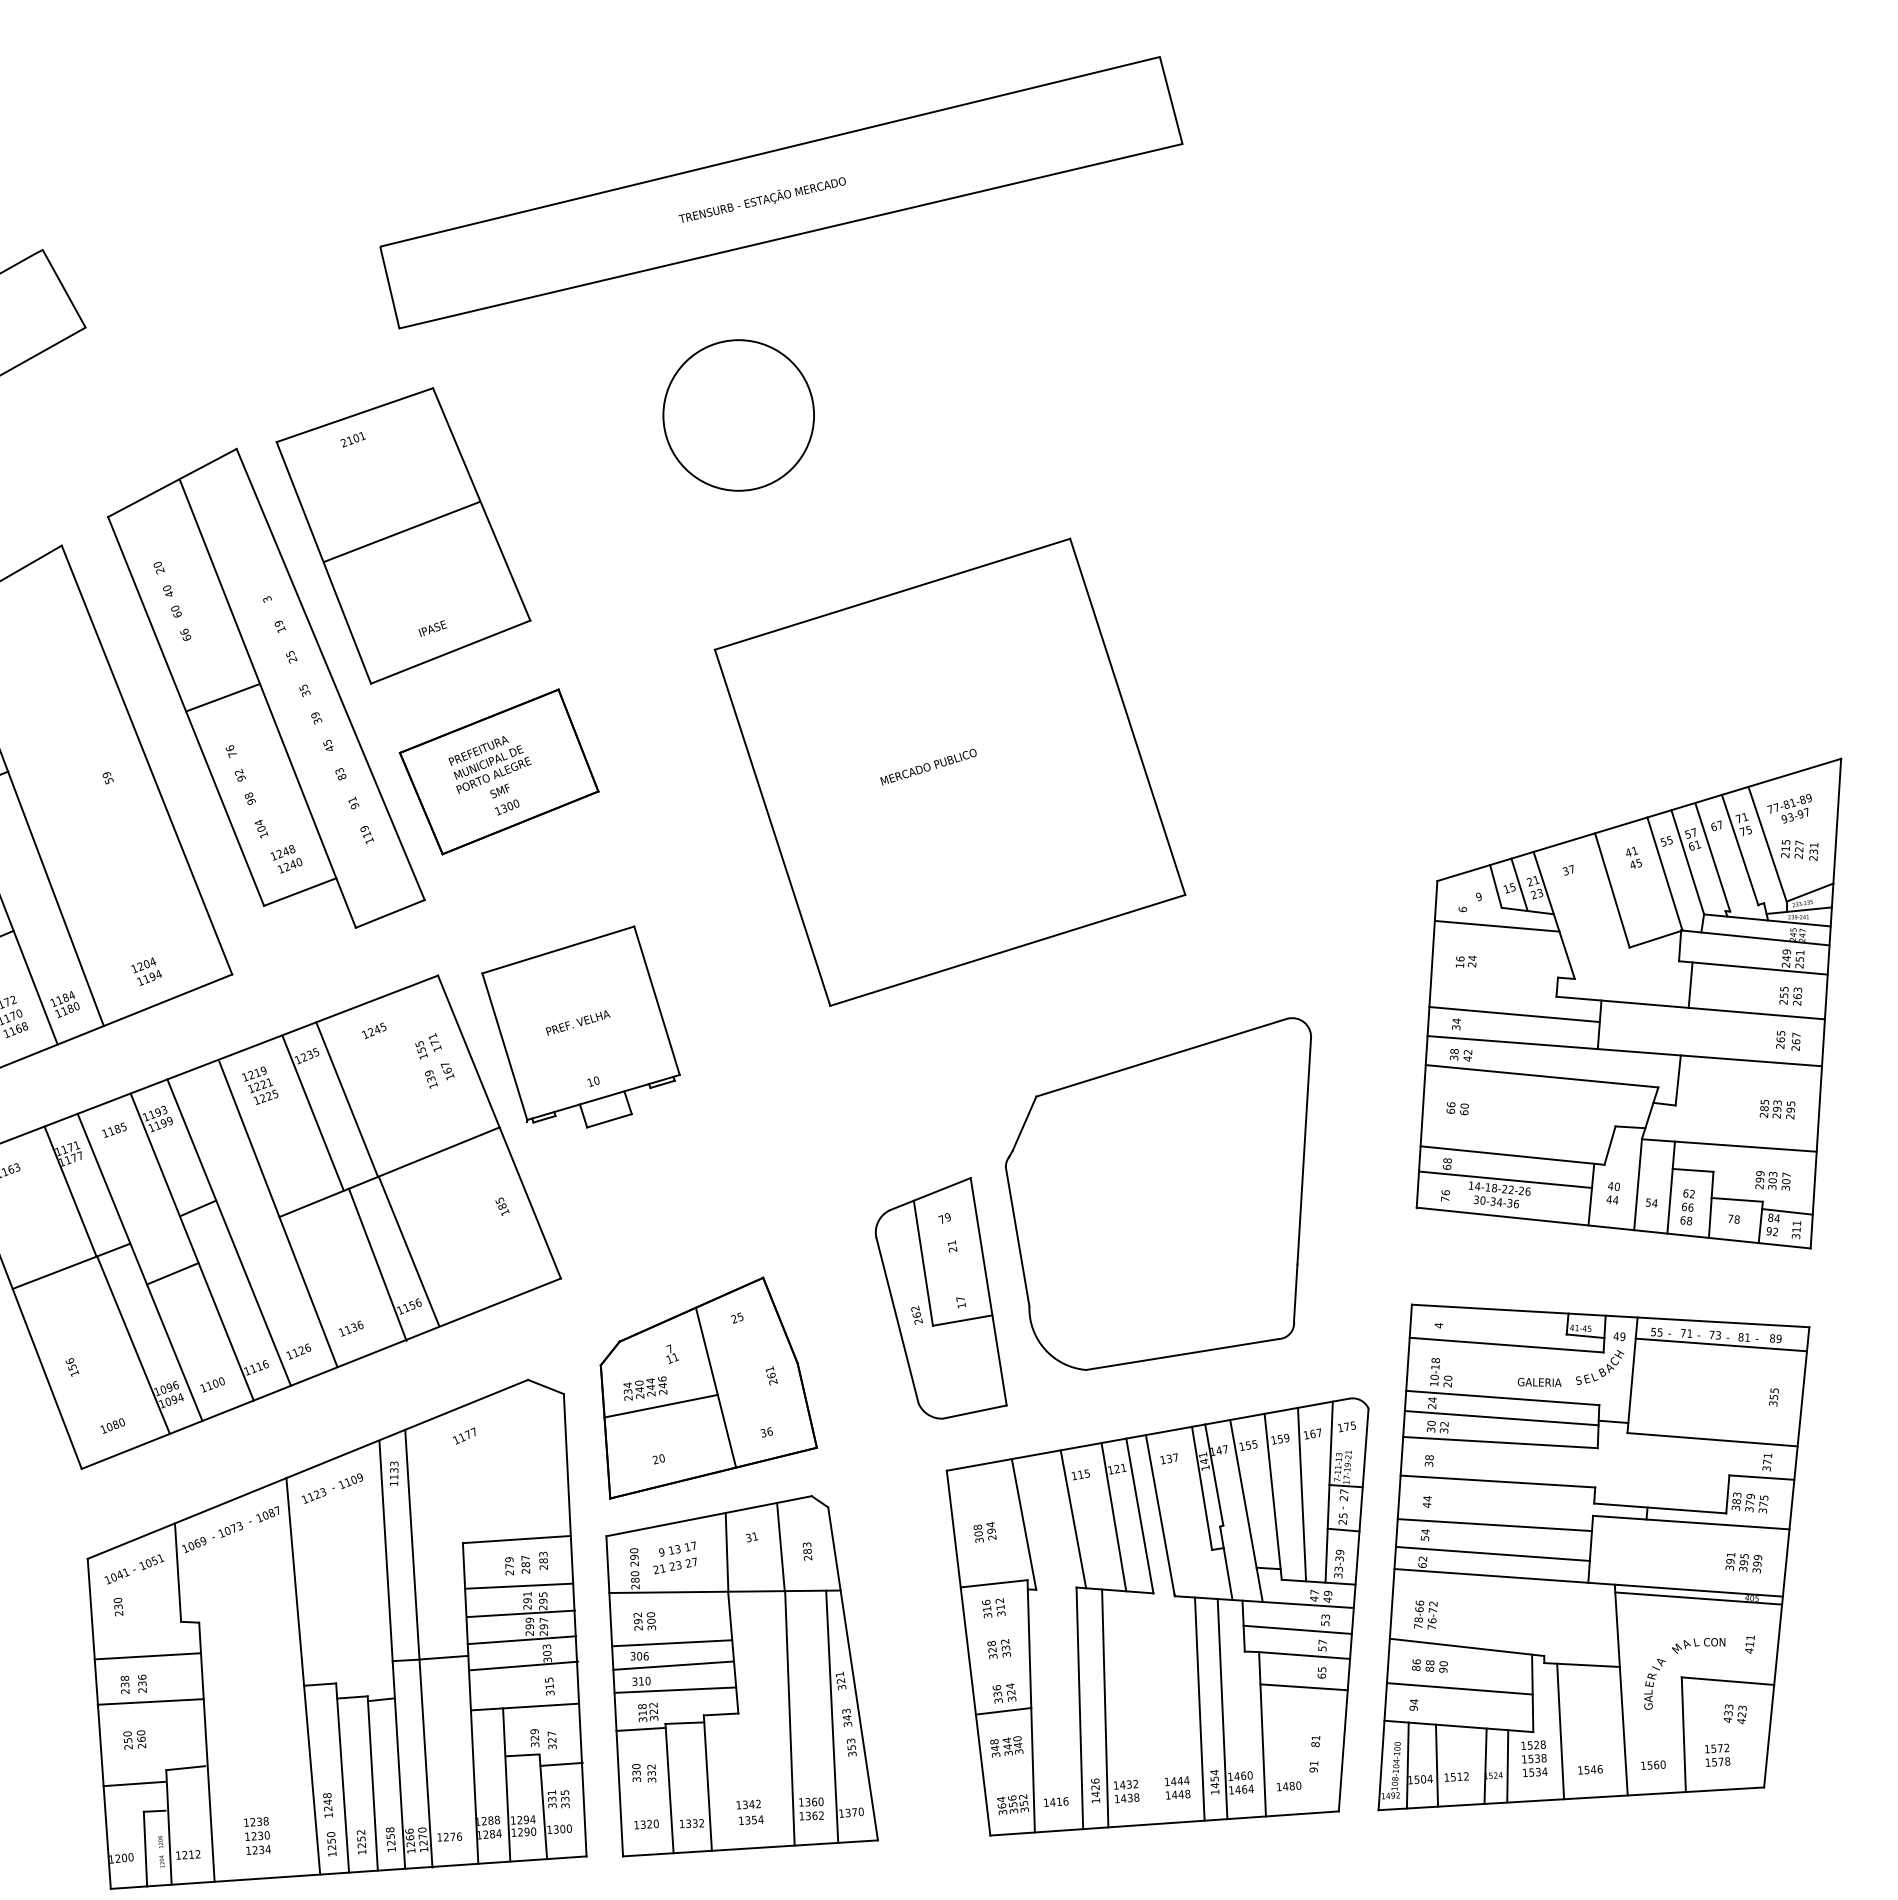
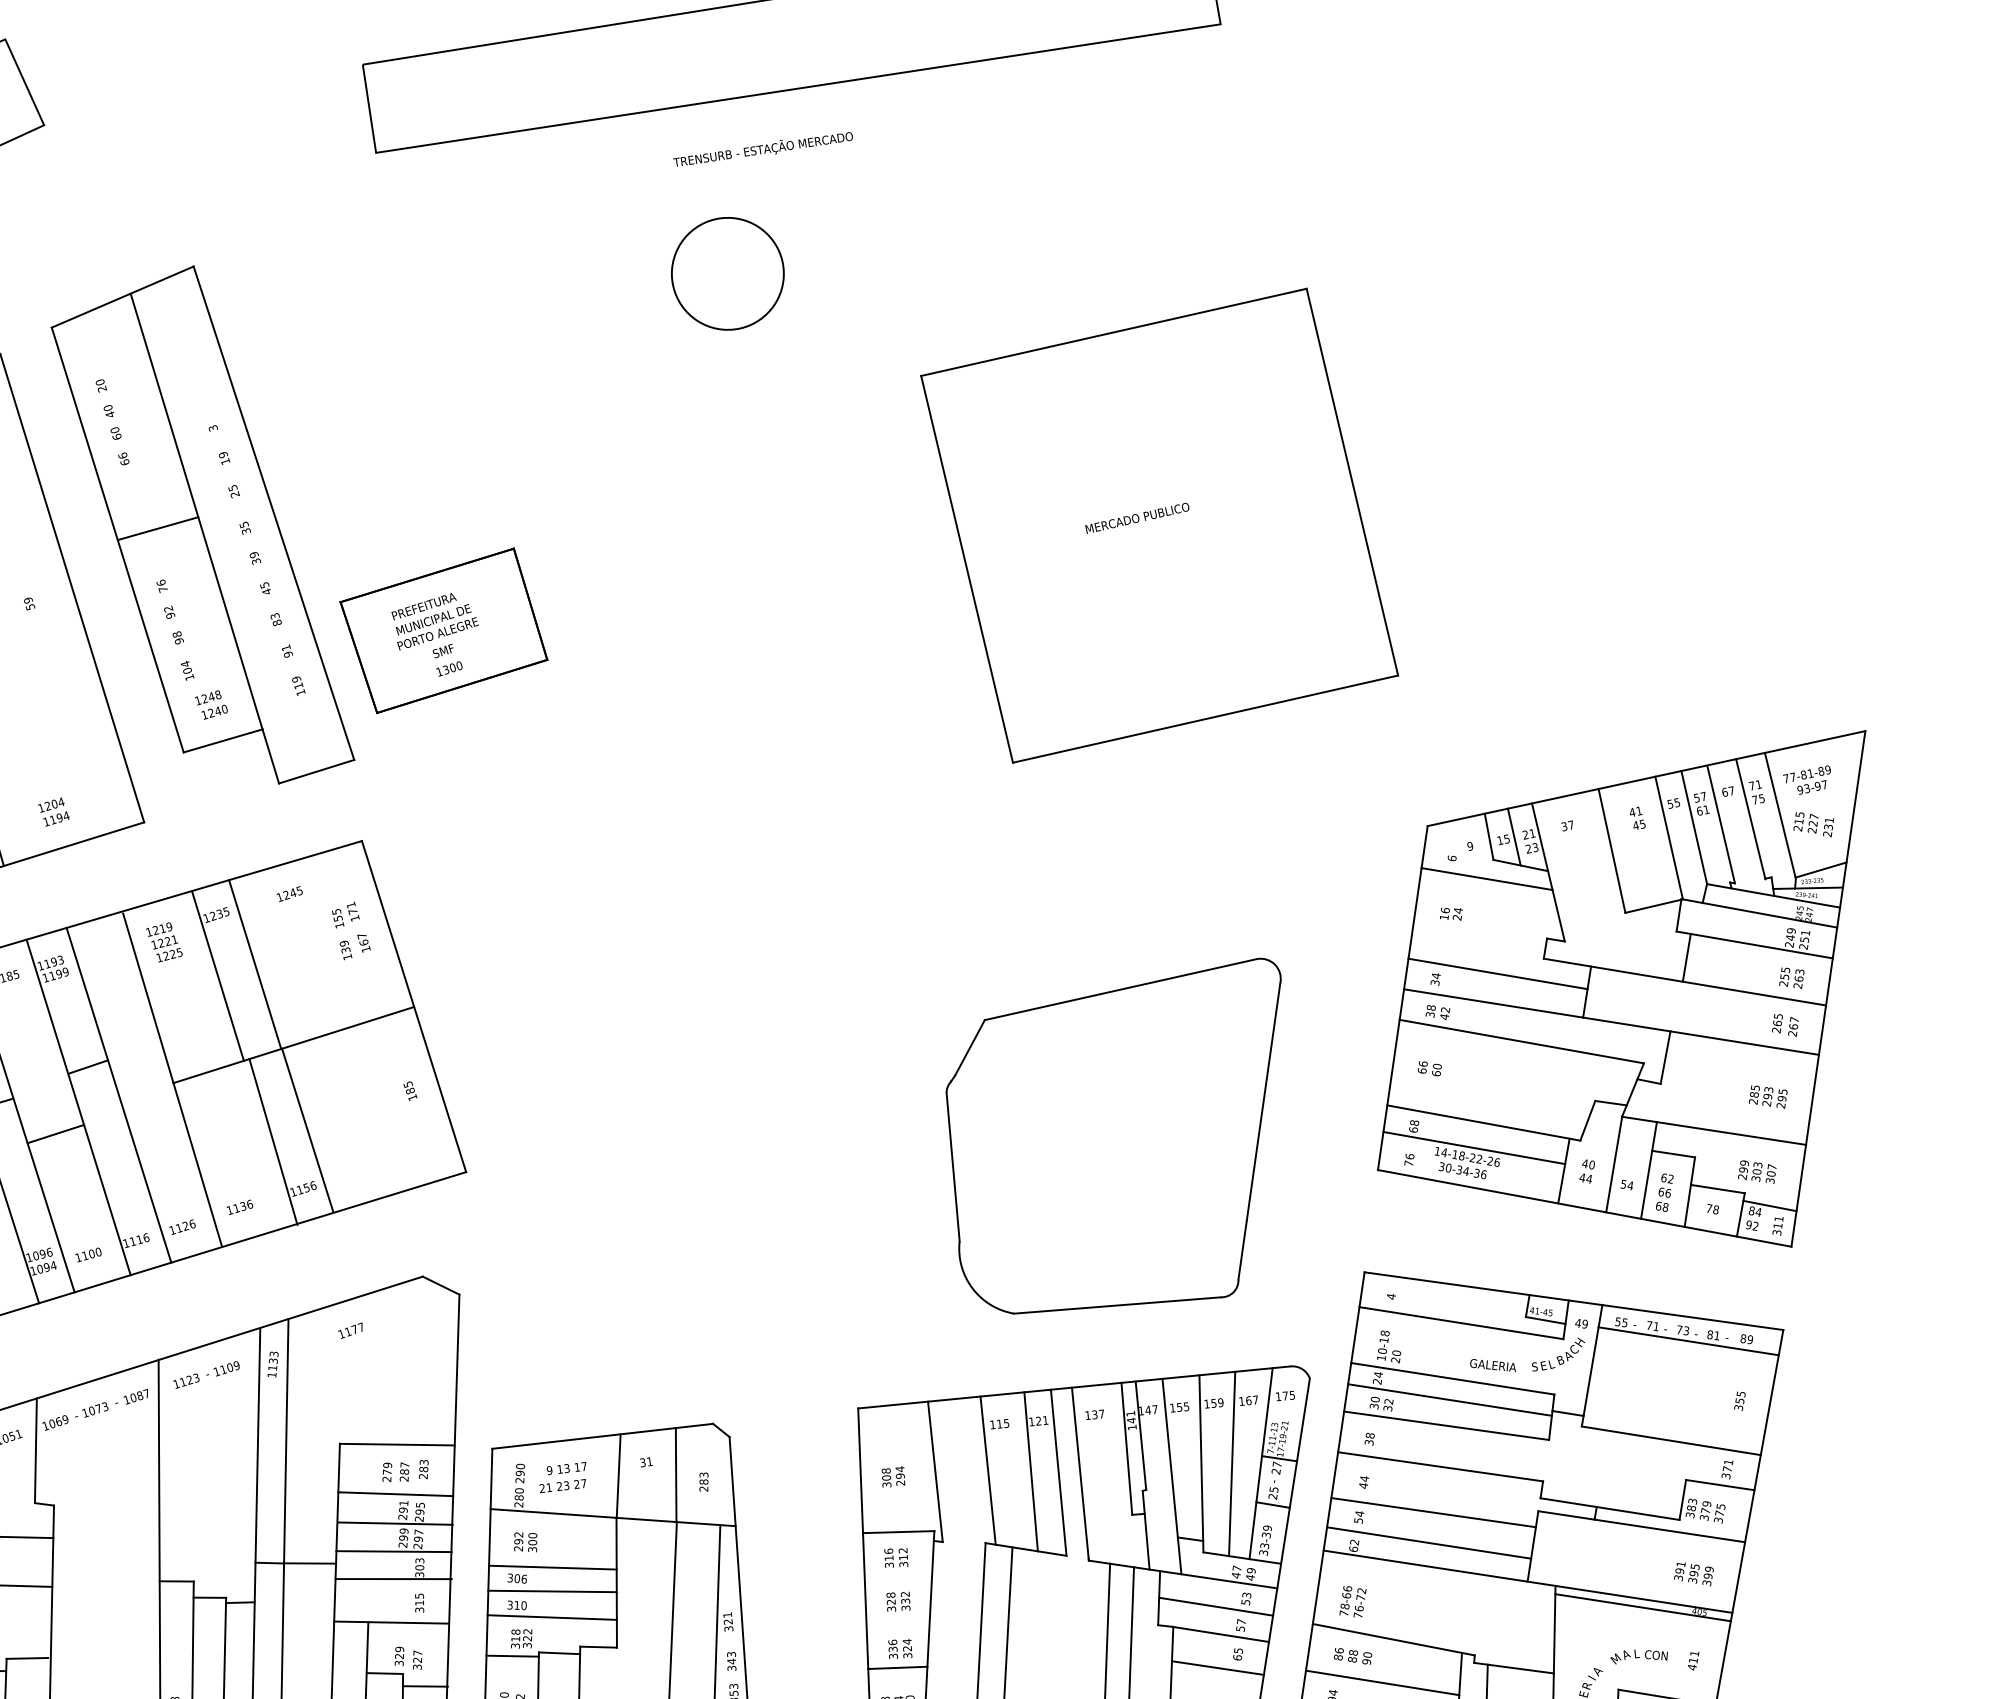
text: (761, 199) -> (762, 148), moved
circle: (738, 415) -> (727, 273), size x0.7
part: (403, 535) -> (362, 372), removed
part: (949, 771) -> (1159, 524), moved
part: (580, 1026) -> (508, 907), removed
part: (940, 1298) -> (866, 1225), removed
part: (708, 1387) -> (613, 1300), removed

